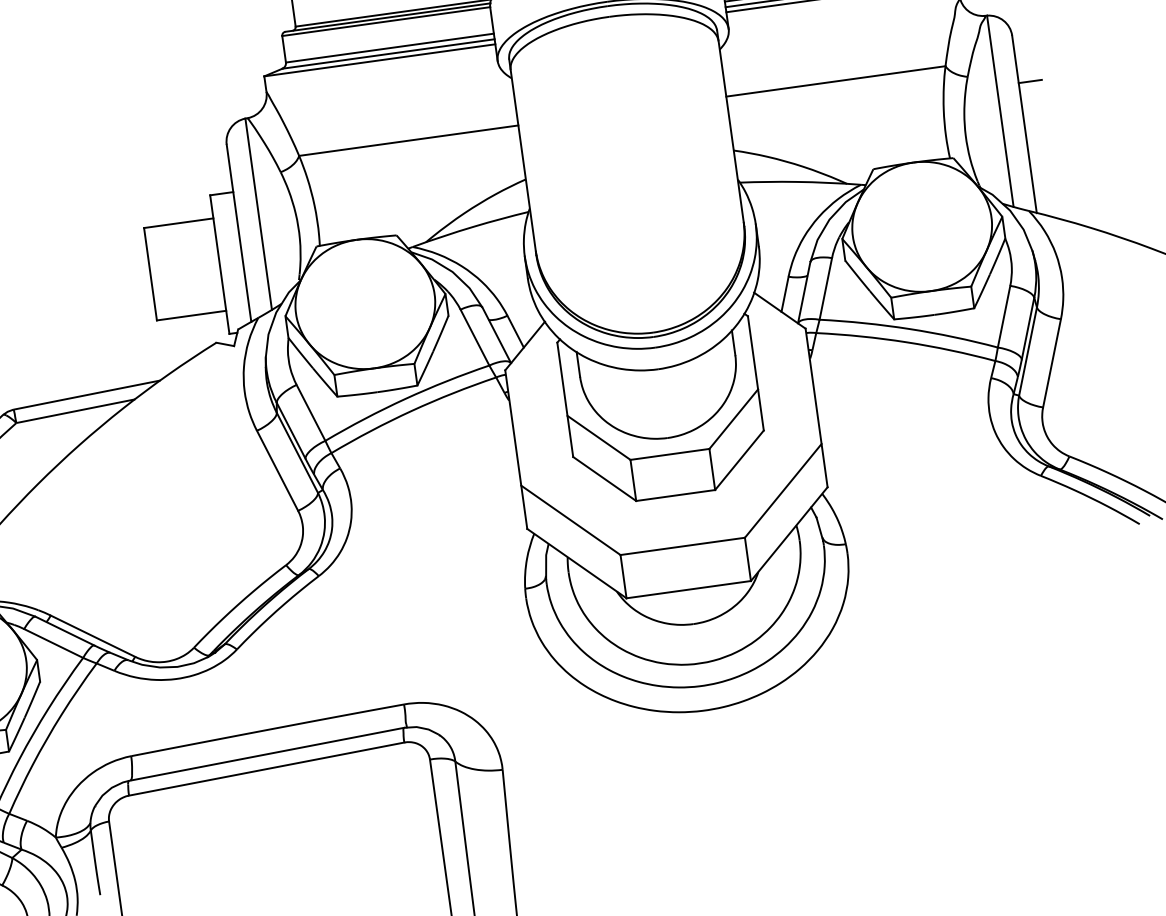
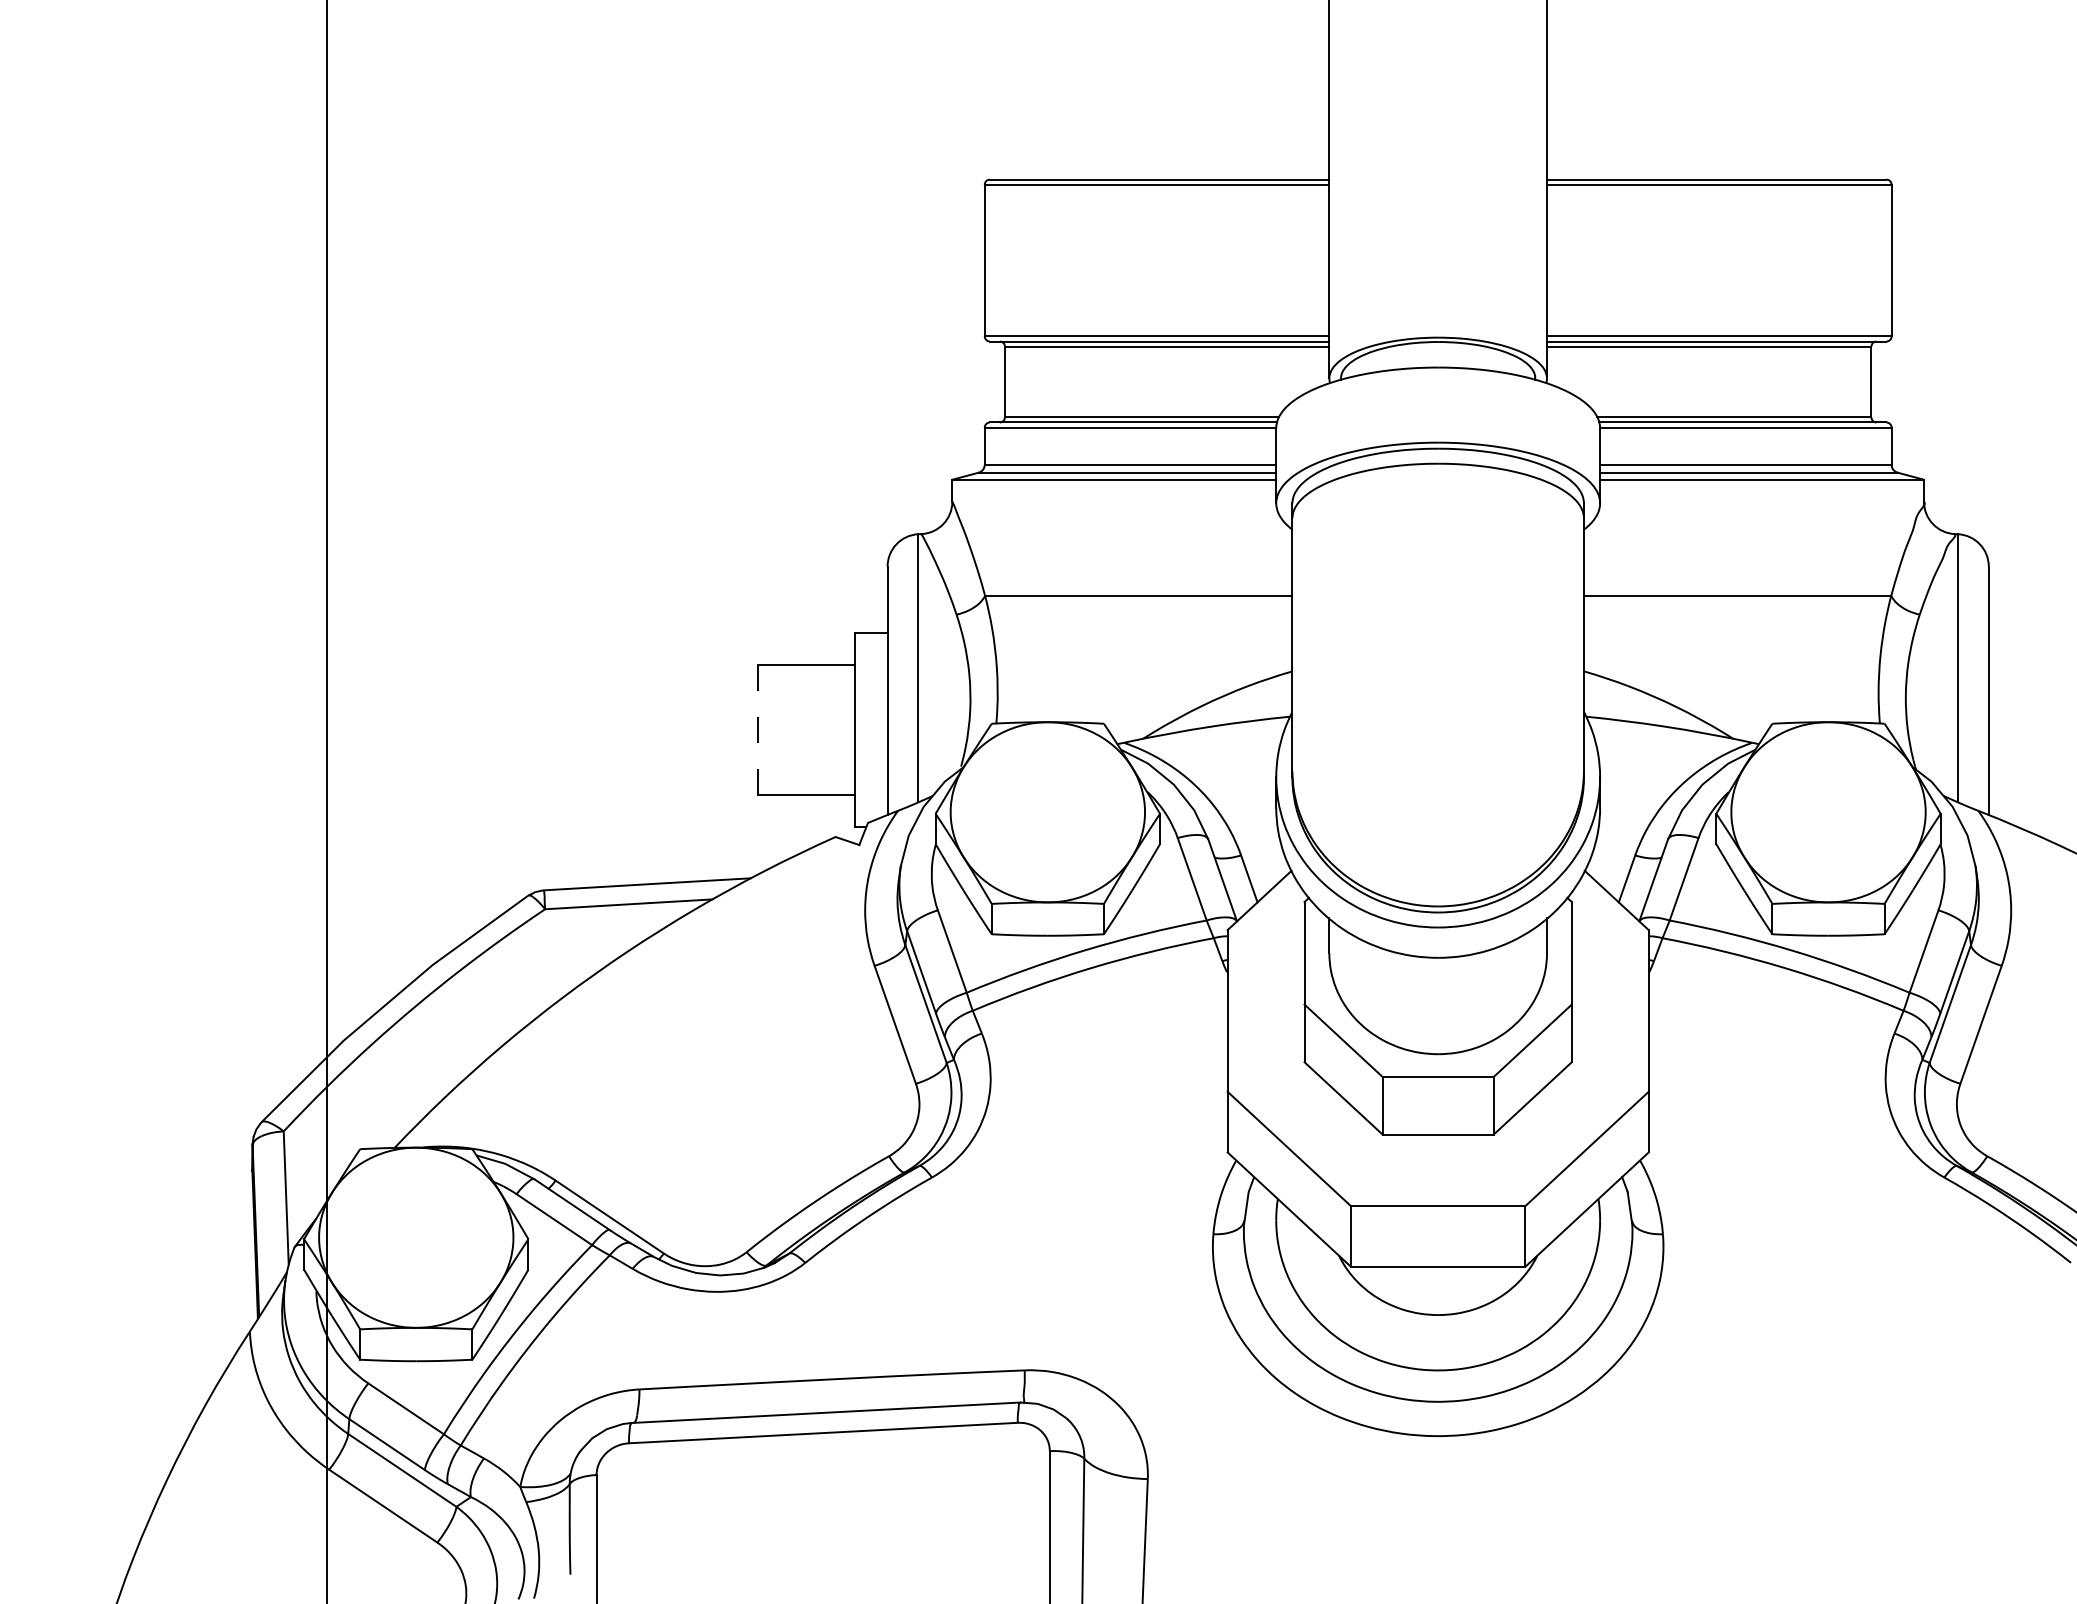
line: (1030, 81) -> (2004, 633), removed
line: (150, 274) -> (758, 730), solid -> dashed

